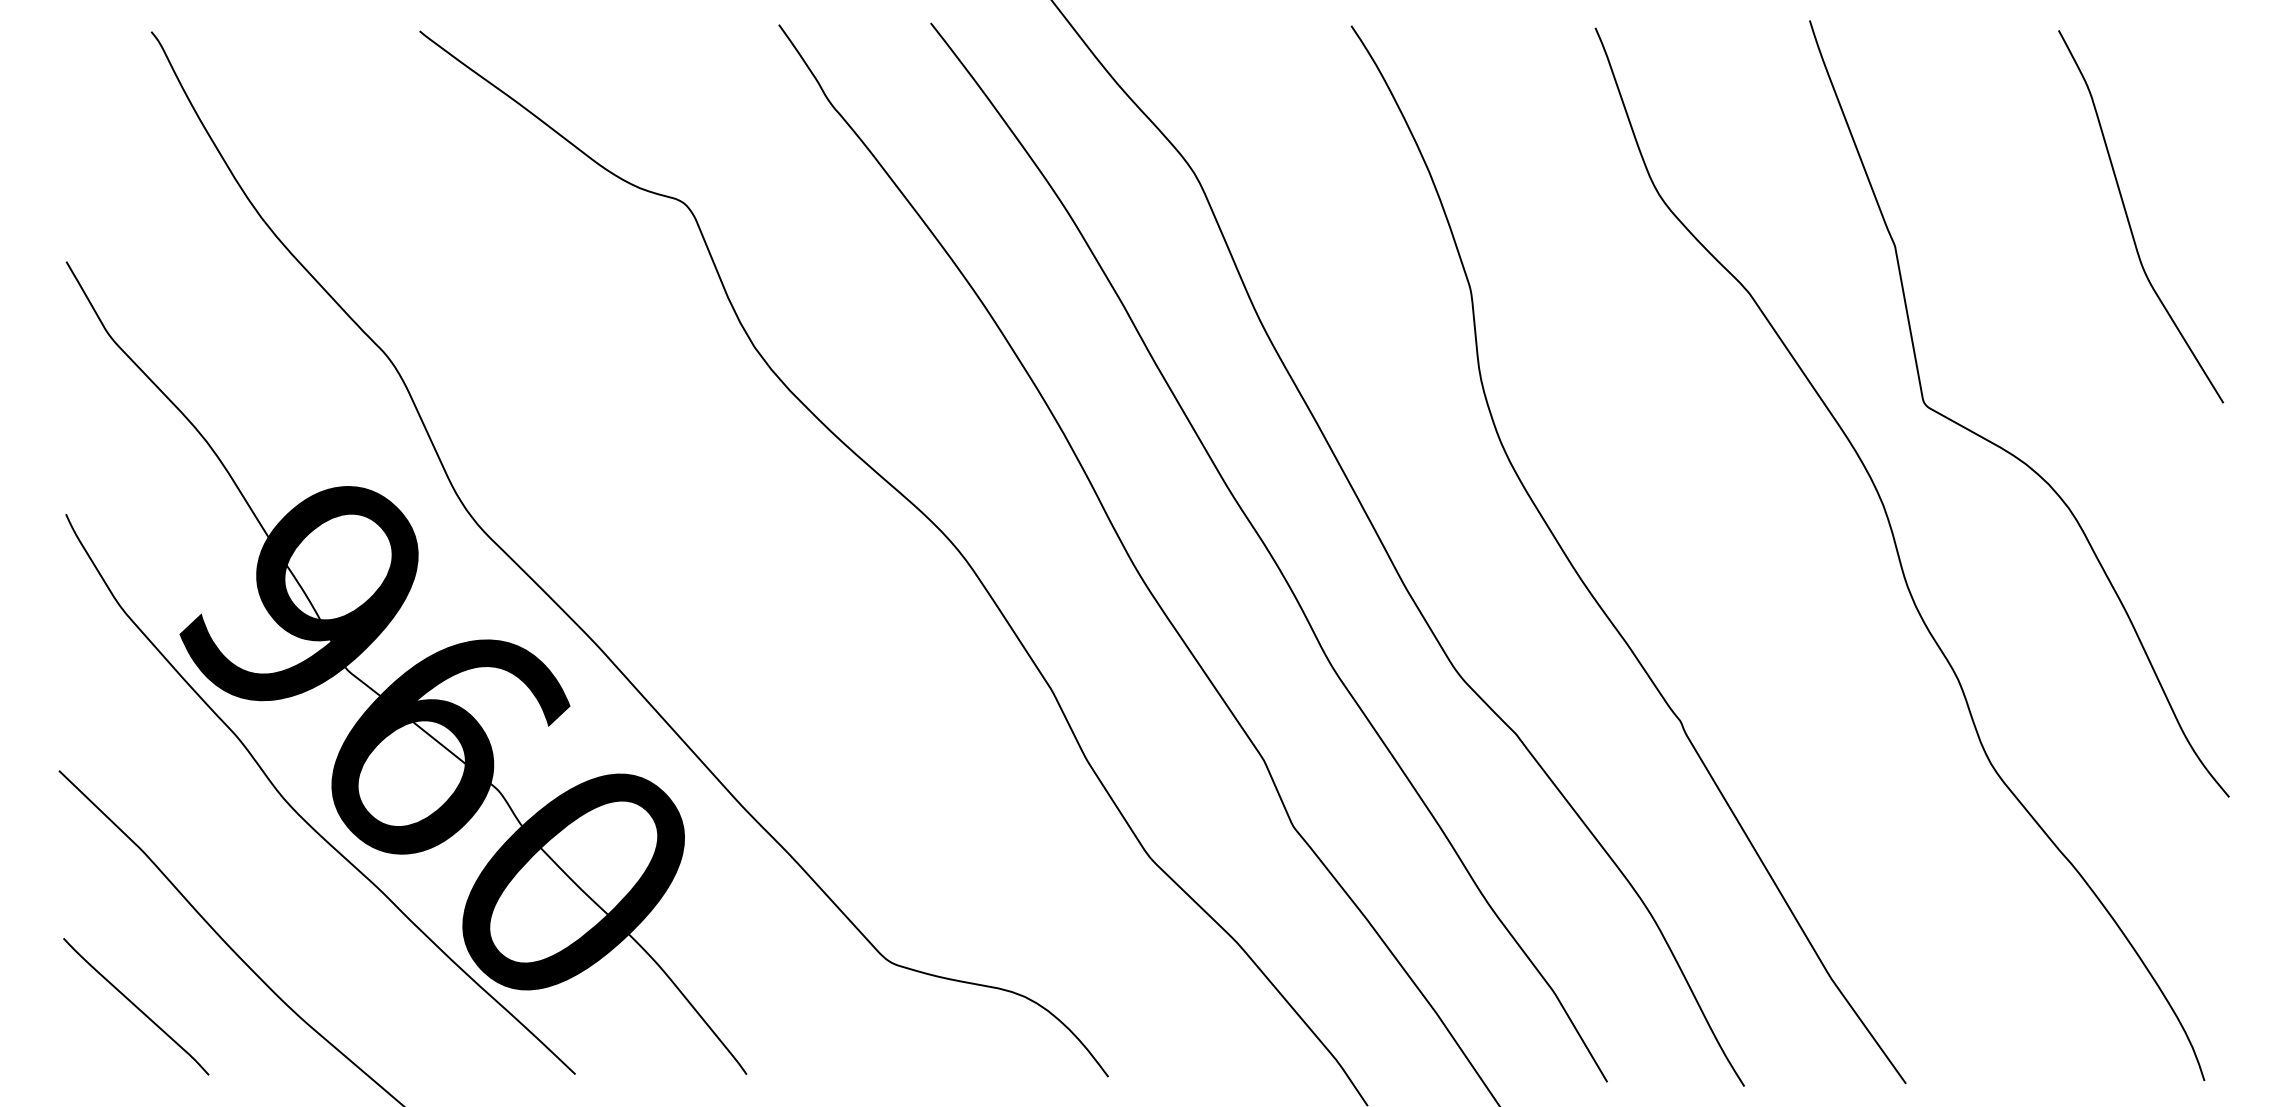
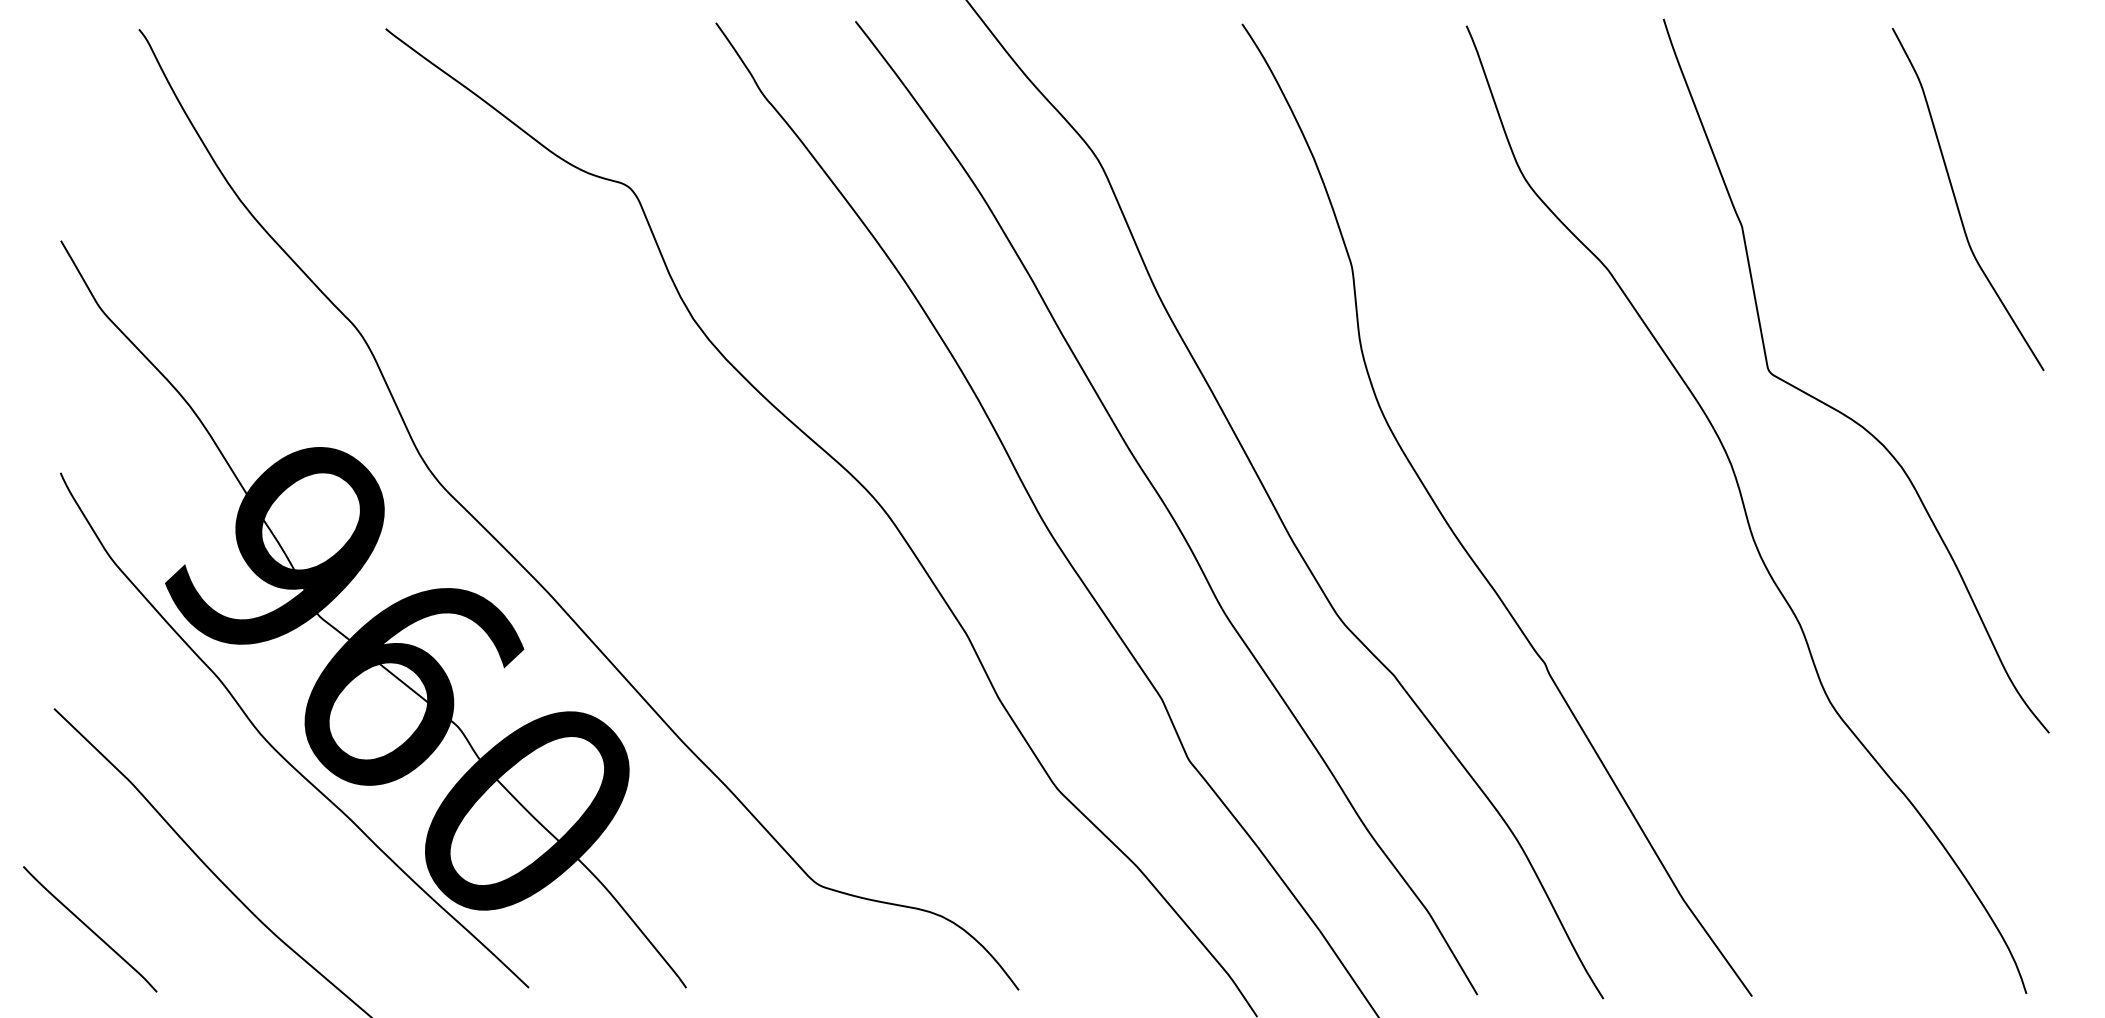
curve: (136, 1006) -> (90, 929), moved

